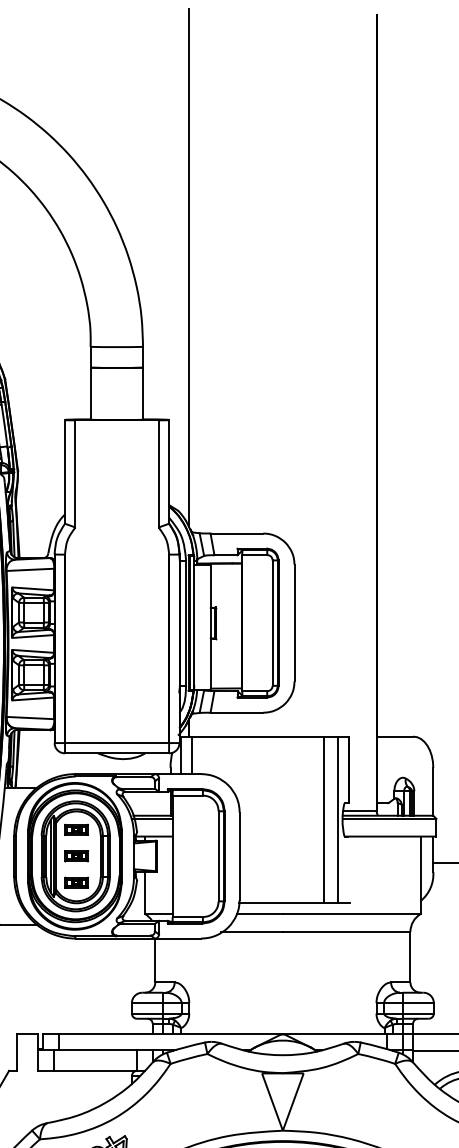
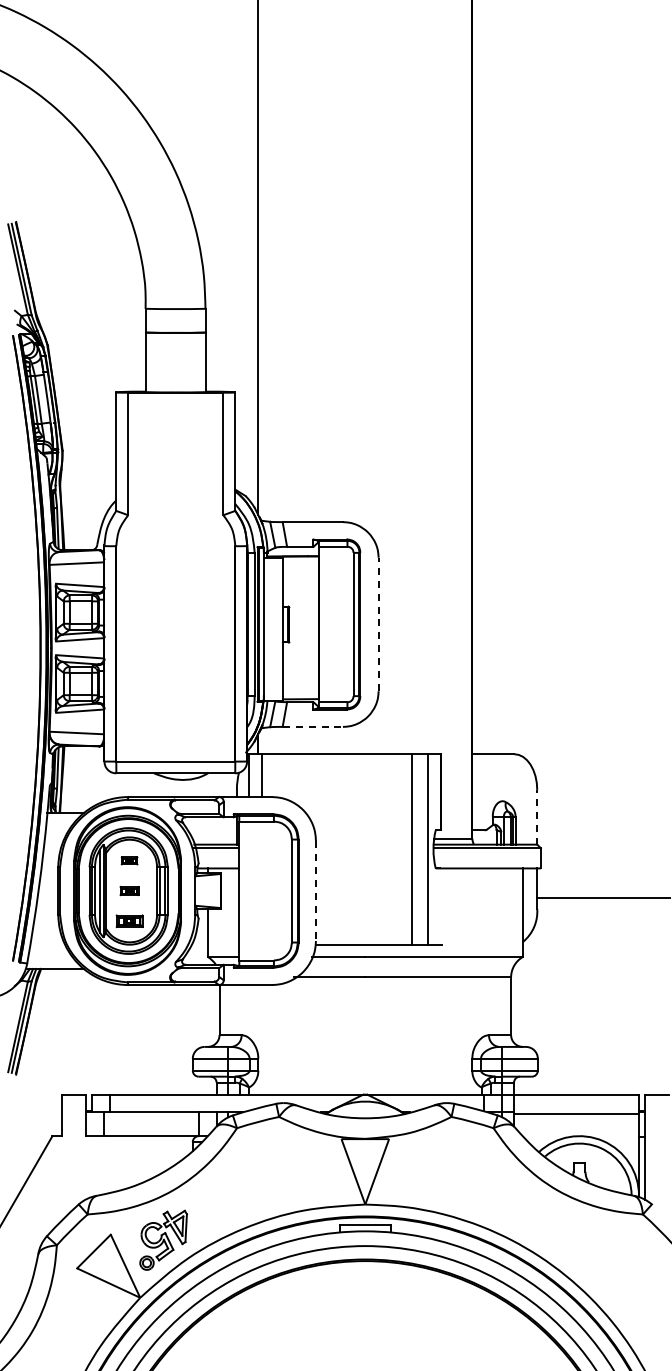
line: (294, 623) -> (378, 624), solid -> dashed
line: (237, 712) -> (313, 726), solid -> dashed
line: (433, 791) -> (537, 816), solid -> dashed
part: (76, 829) -> (129, 860), size x0.6
part: (76, 855) -> (129, 890), size x0.7
line: (239, 856) -> (315, 891), solid -> dashed

